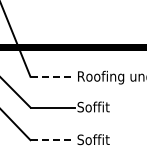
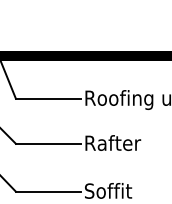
line: (53, 76) -> (49, 98), dashed -> solid
text: (96, 106) -> (112, 142), Soffit -> Rafter
line: (53, 140) -> (49, 192), dashed -> solid

